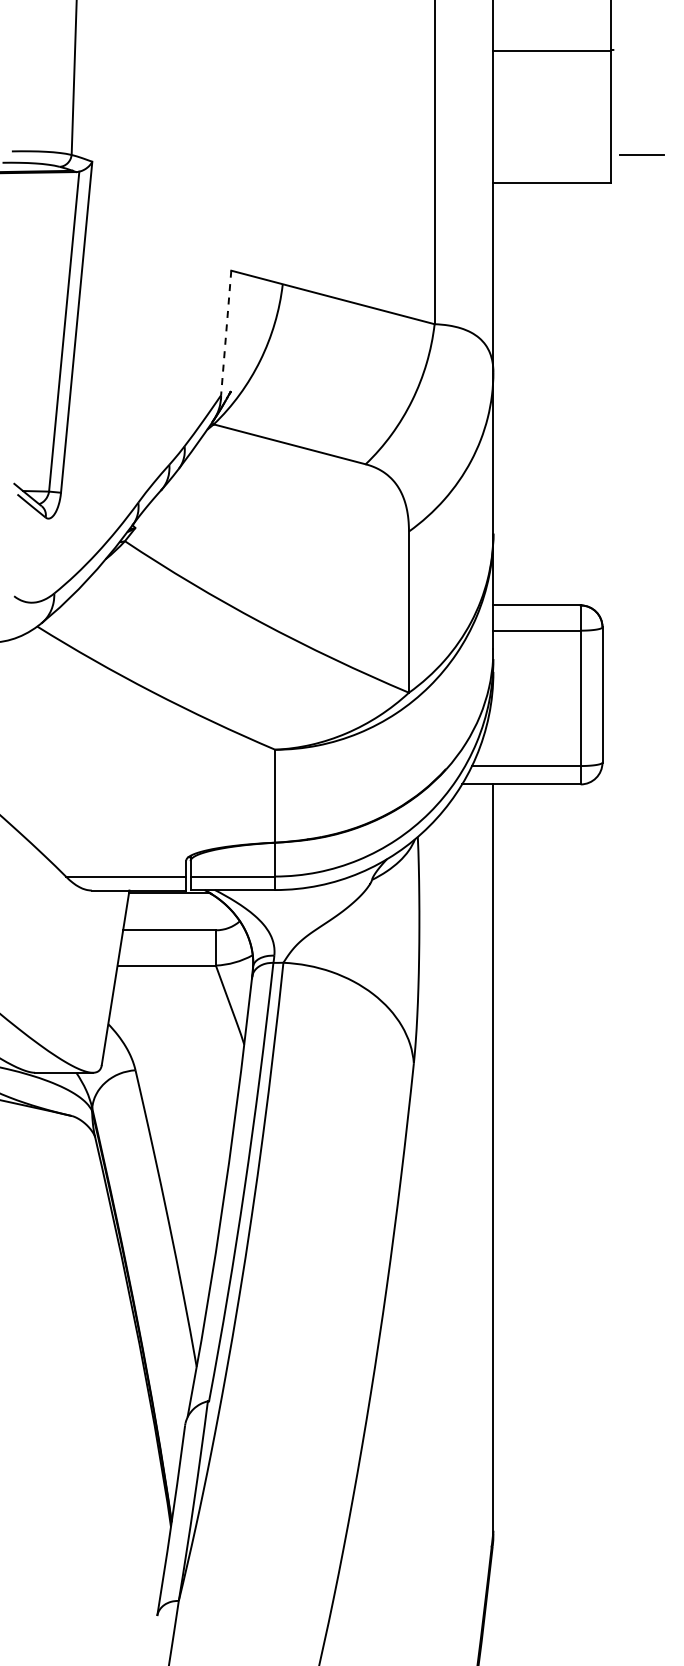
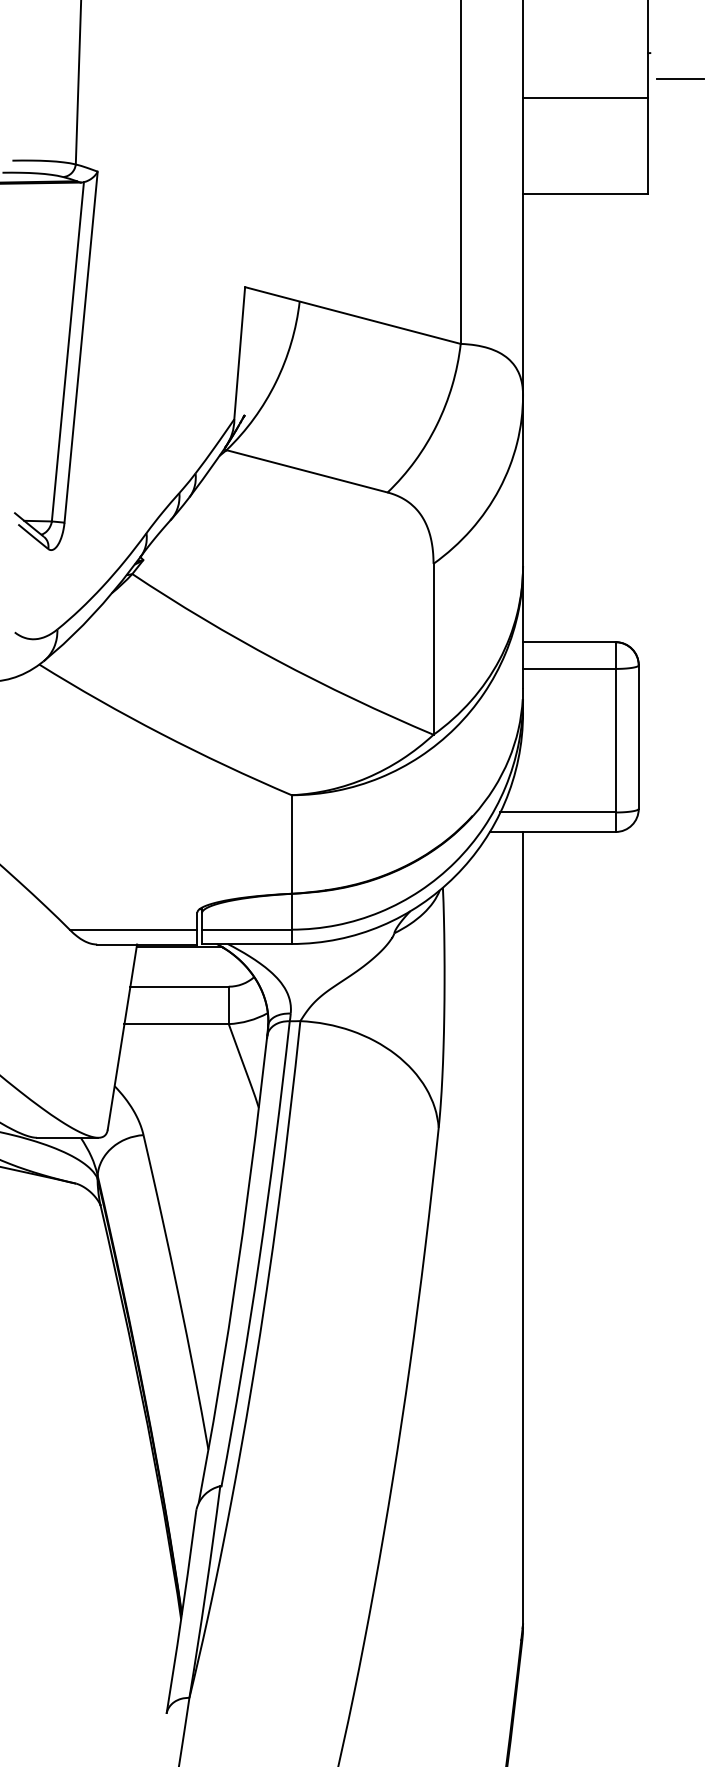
line: (552, 50) -> (585, 97), moved
line: (641, 154) -> (680, 78), moved
line: (226, 333) -> (240, 353), dashed -> solid

